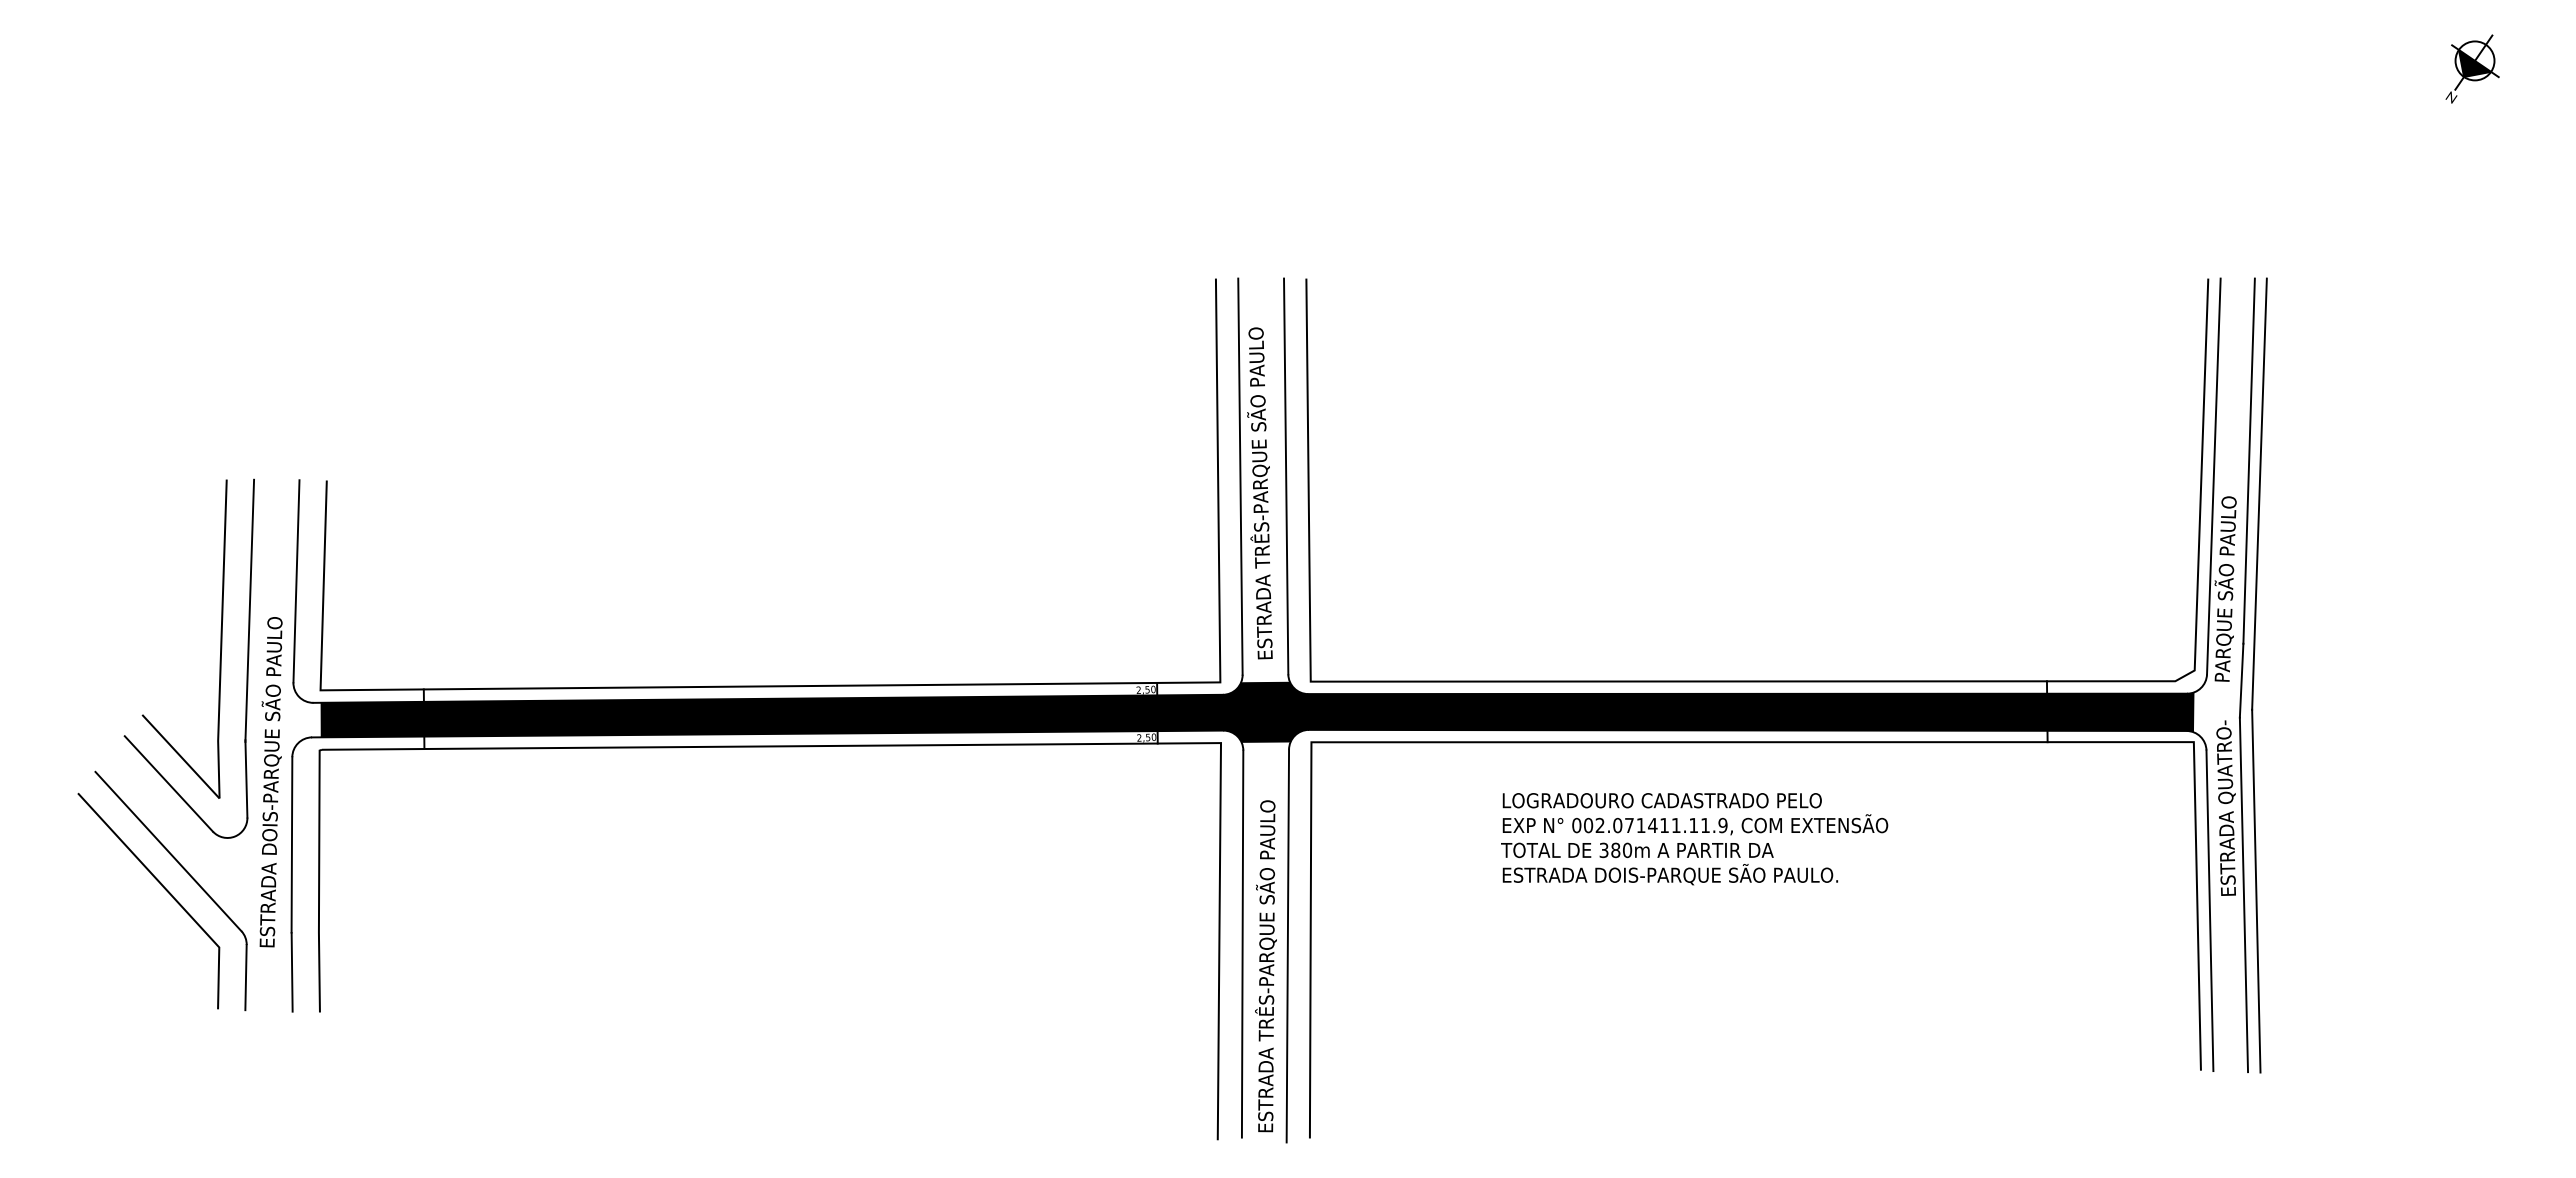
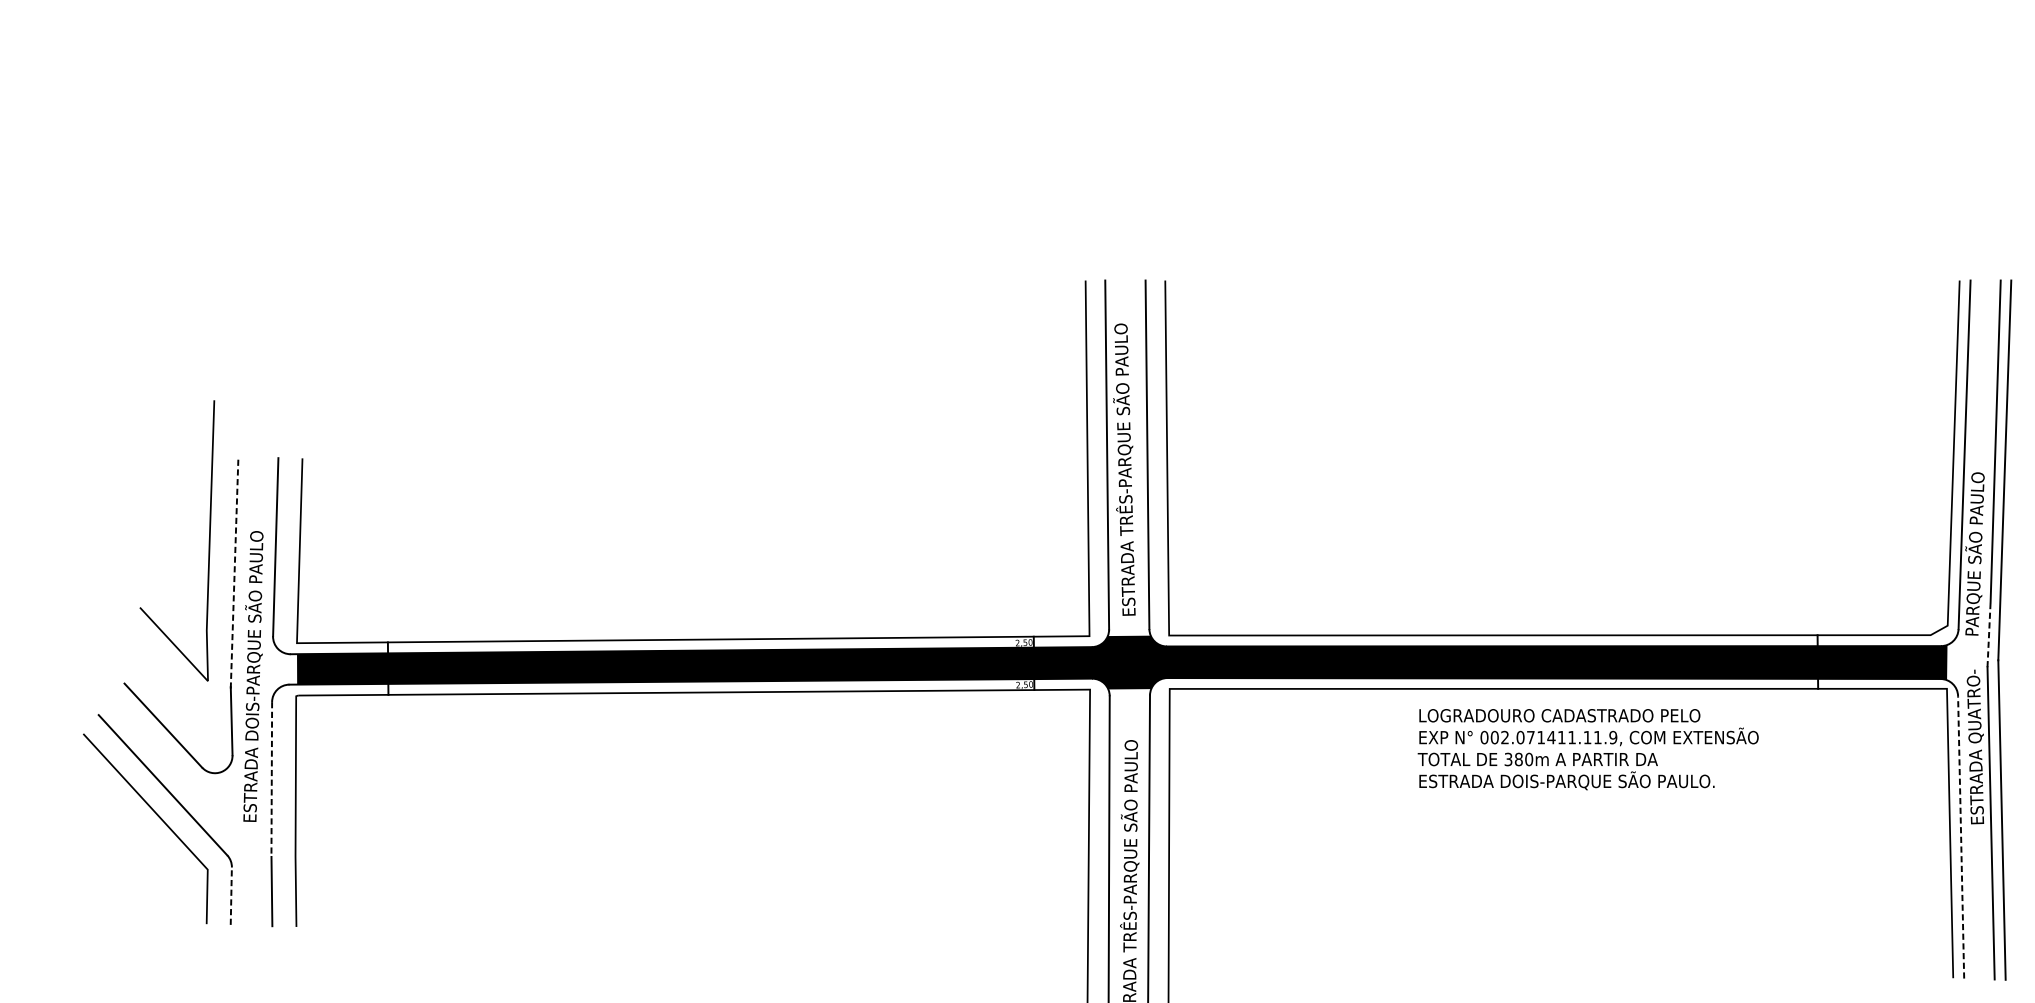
line: (249, 610) -> (234, 572), solid -> dashed
part: (220, 638) -> (208, 540), moved
line: (2241, 680) -> (1988, 634), solid -> dashed
text: (270, 782) -> (252, 676), moved
text: (1694, 839) -> (1588, 749), moved
line: (291, 844) -> (271, 778), solid -> dashed
line: (2209, 910) -> (1960, 837), solid -> dashed
line: (246, 977) -> (231, 896), solid -> dashed

